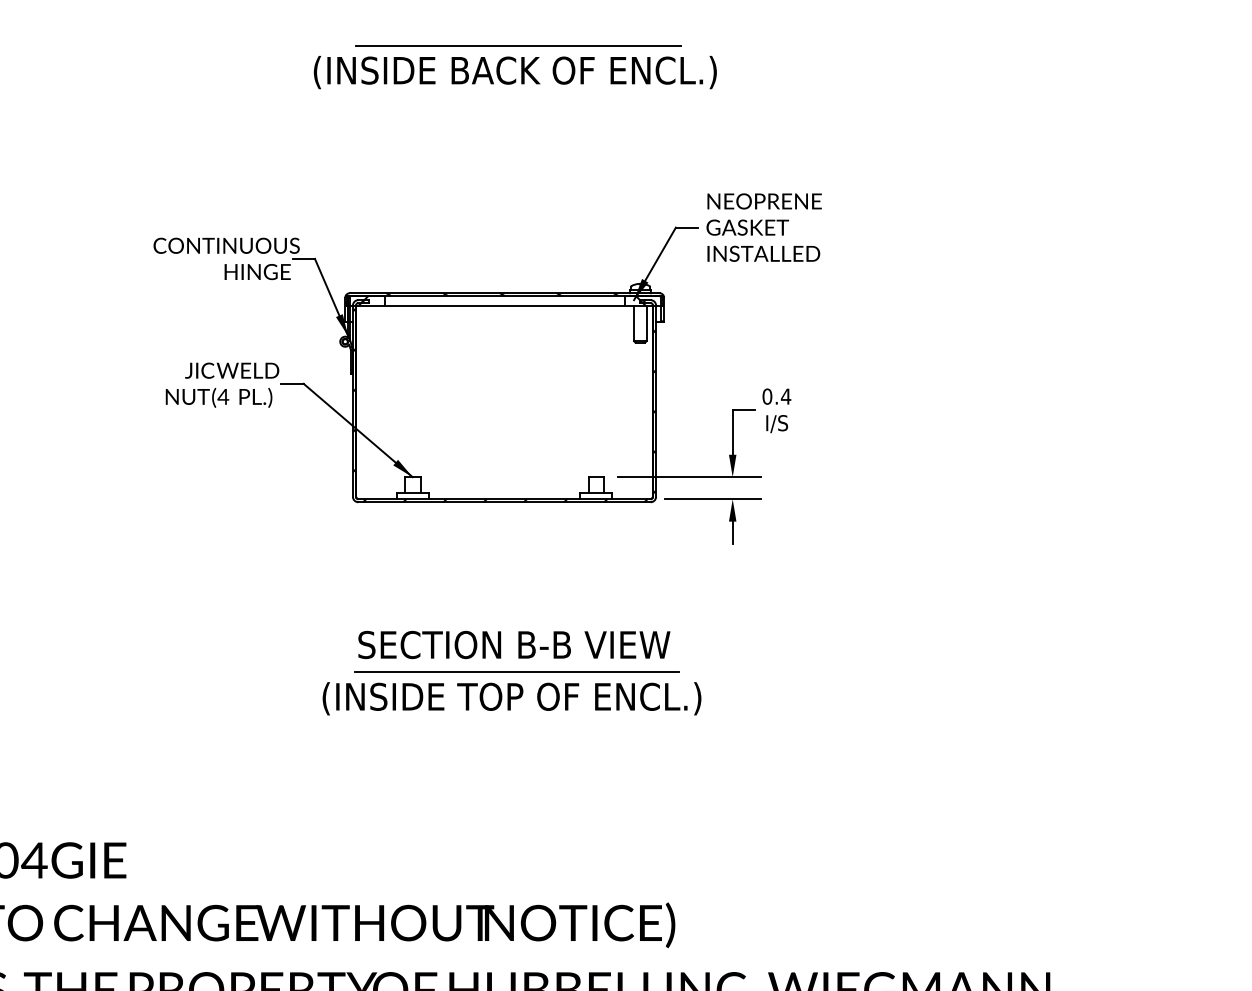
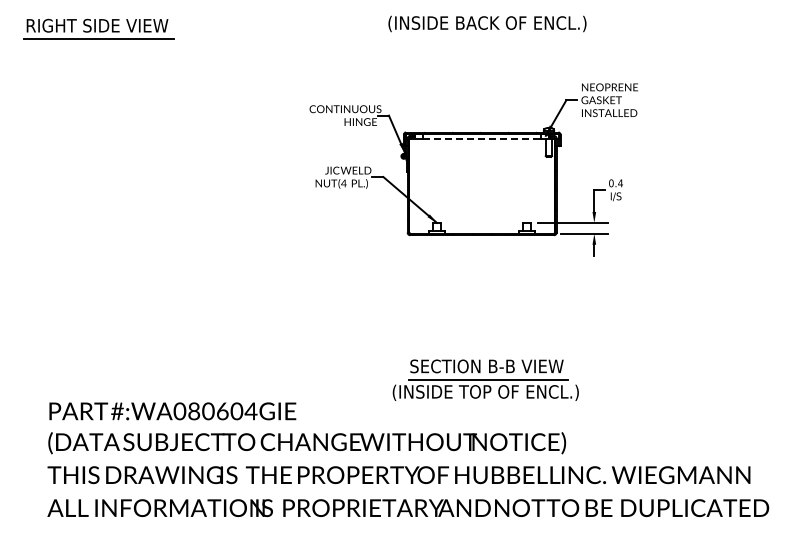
line: (517, 45) -> (488, 10), removed
line: (505, 305) -> (482, 138), solid -> dashed
part: (511, 671) -> (485, 379), moved

